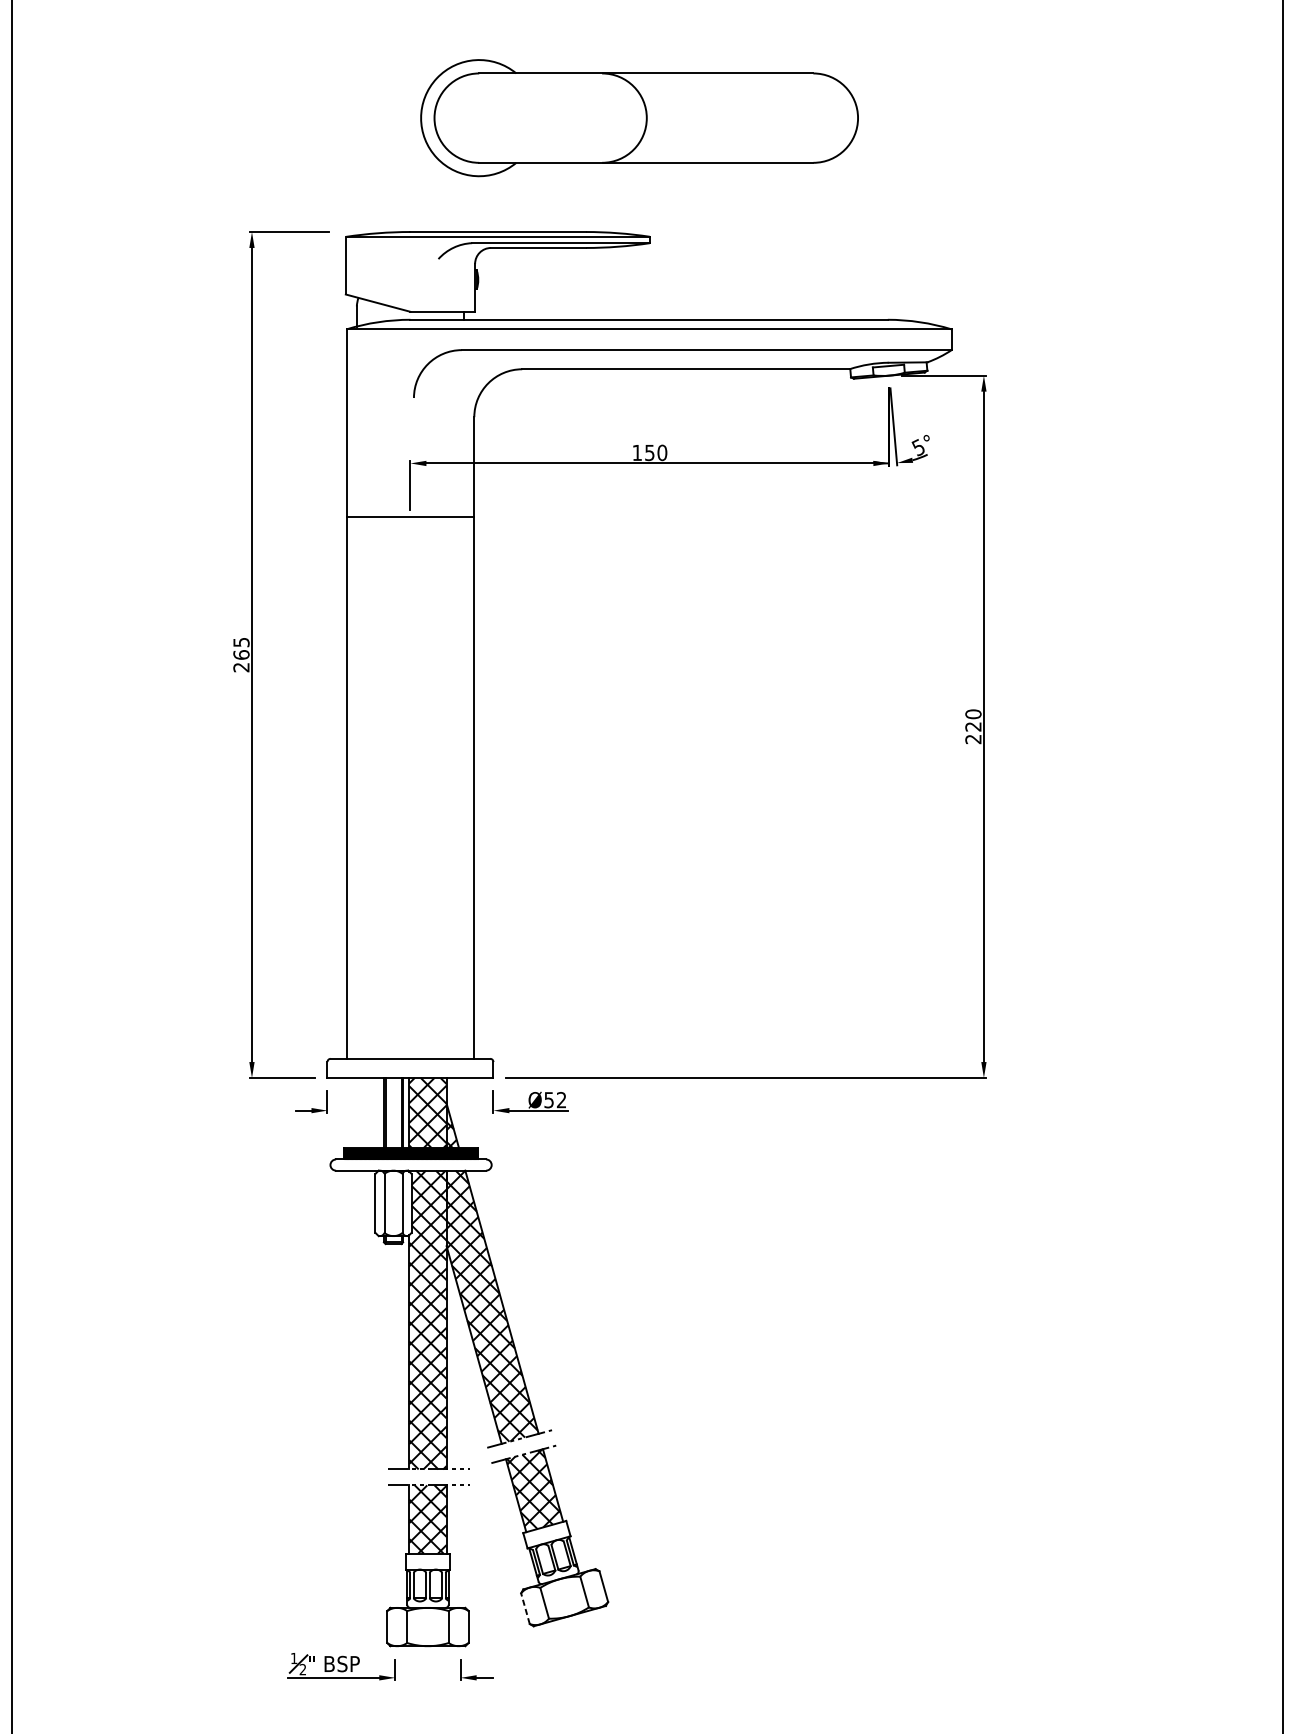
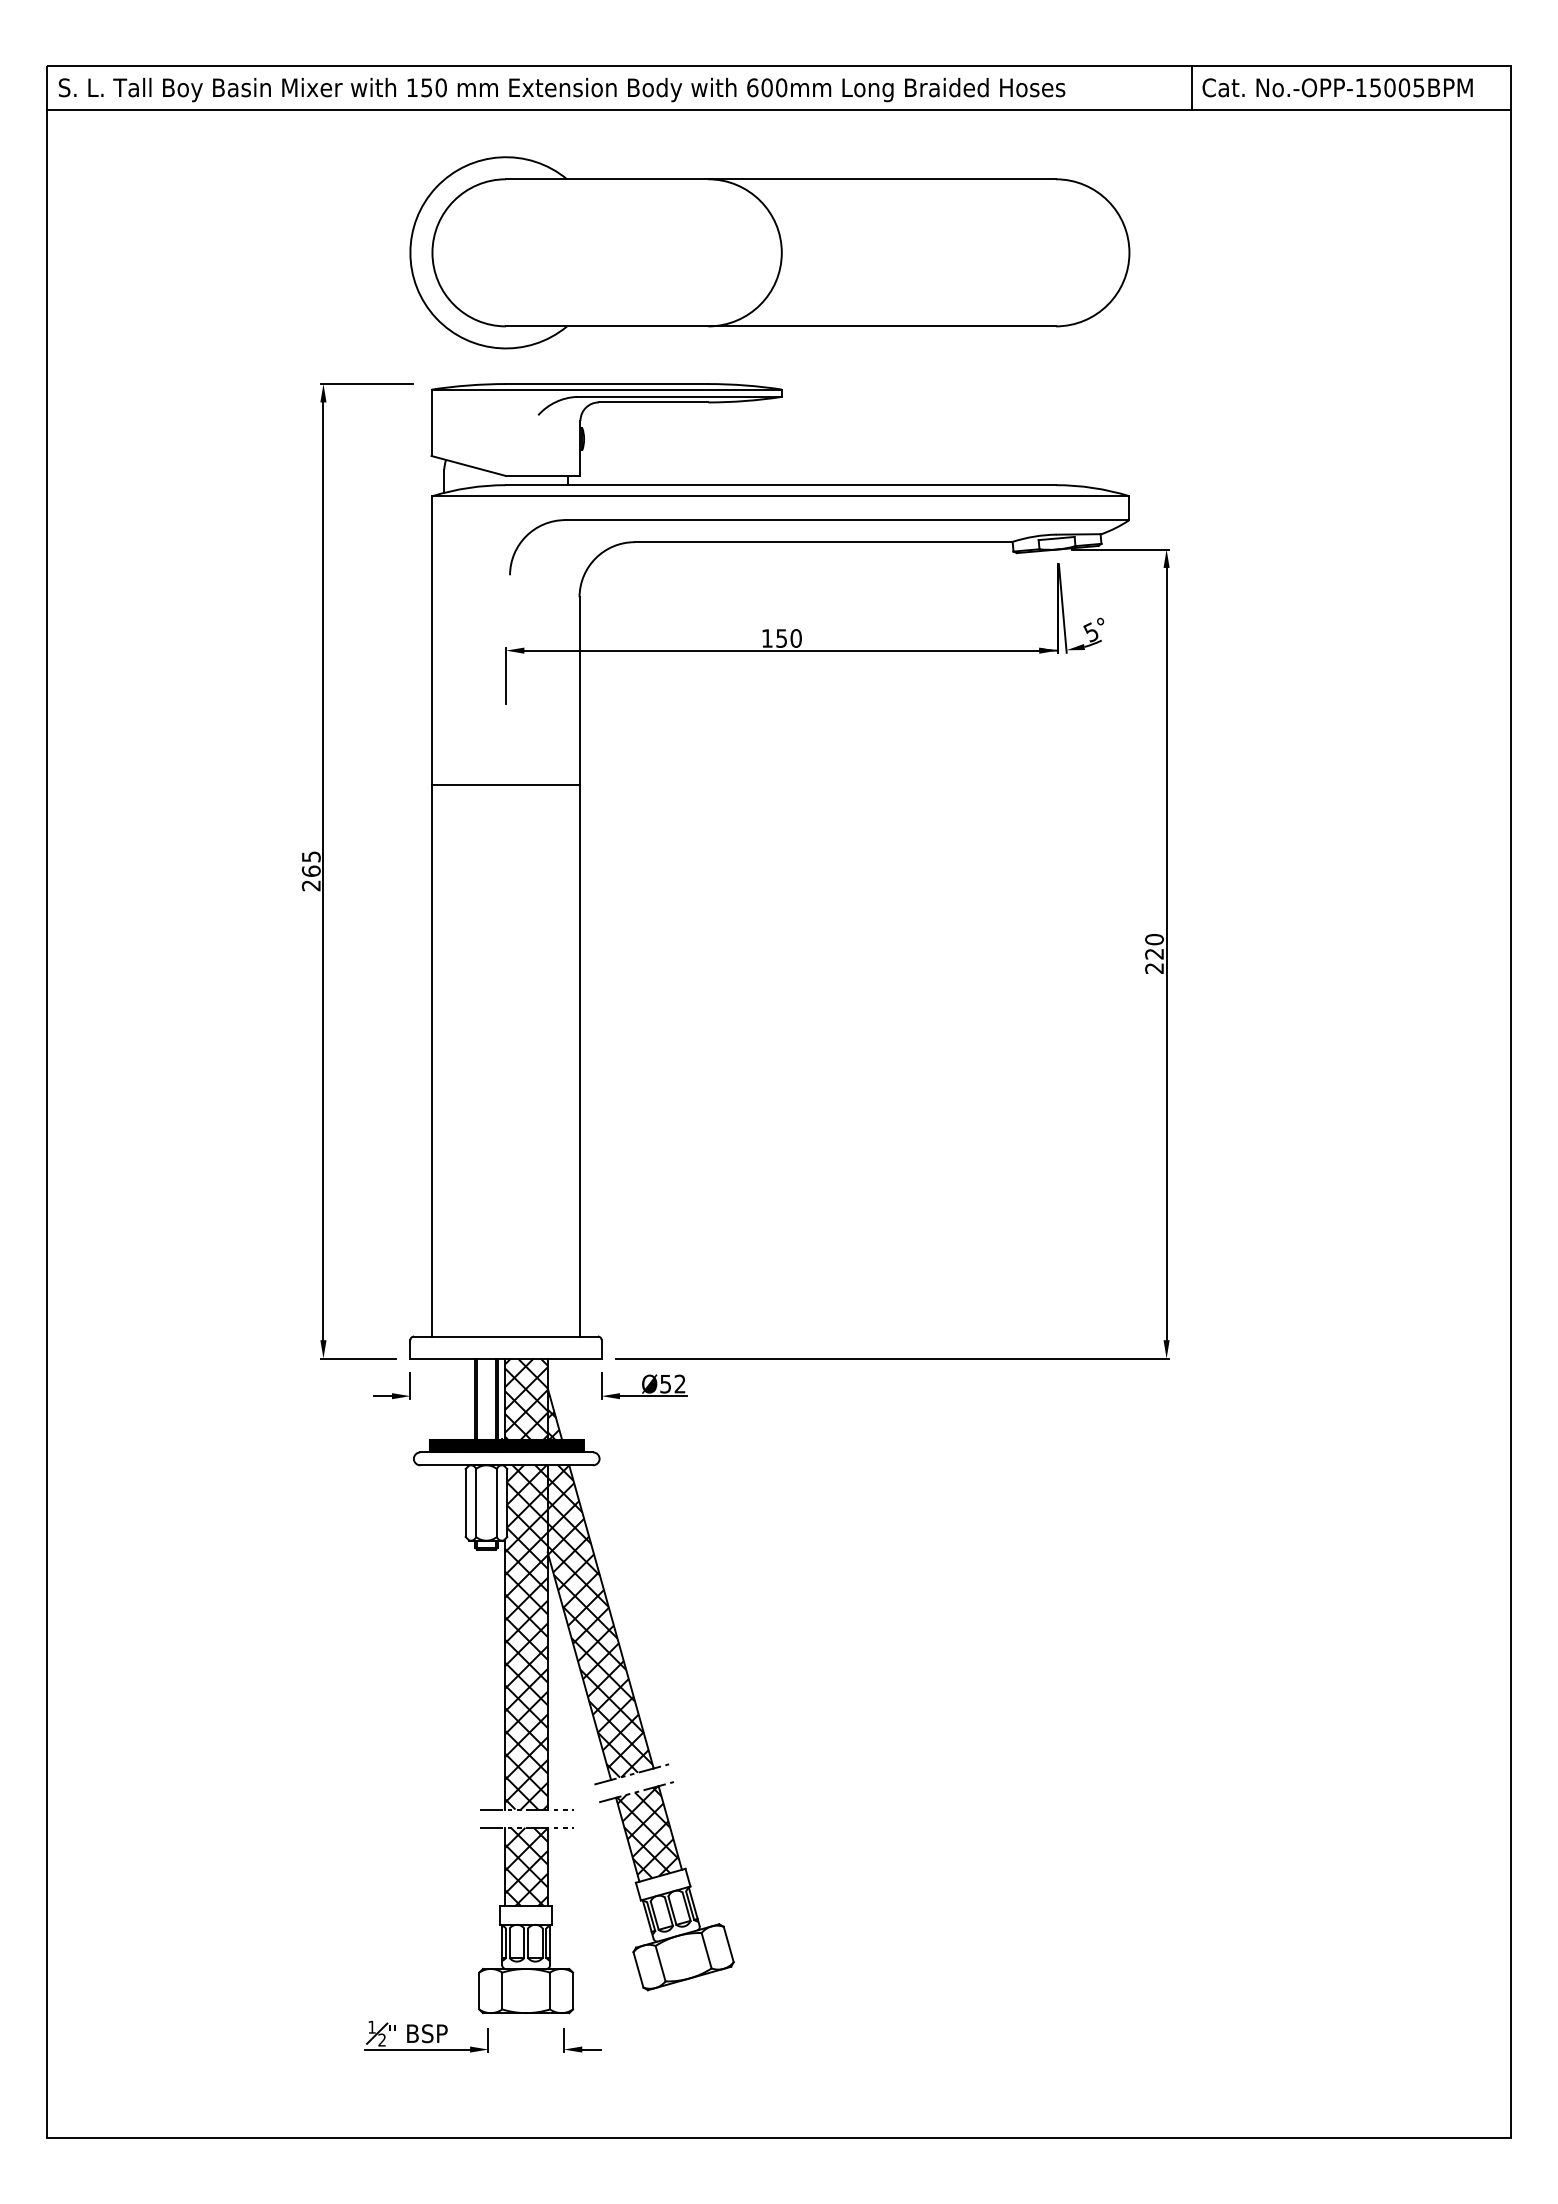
part: (639, 117) -> (769, 252), size x1.43
line: (410, 516) -> (505, 784), moved
line: (525, 1608) -> (638, 1969), dashed -> solid

